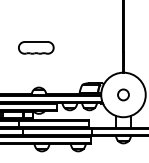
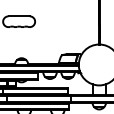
circle: (123, 94) -> (99, 64), removed

